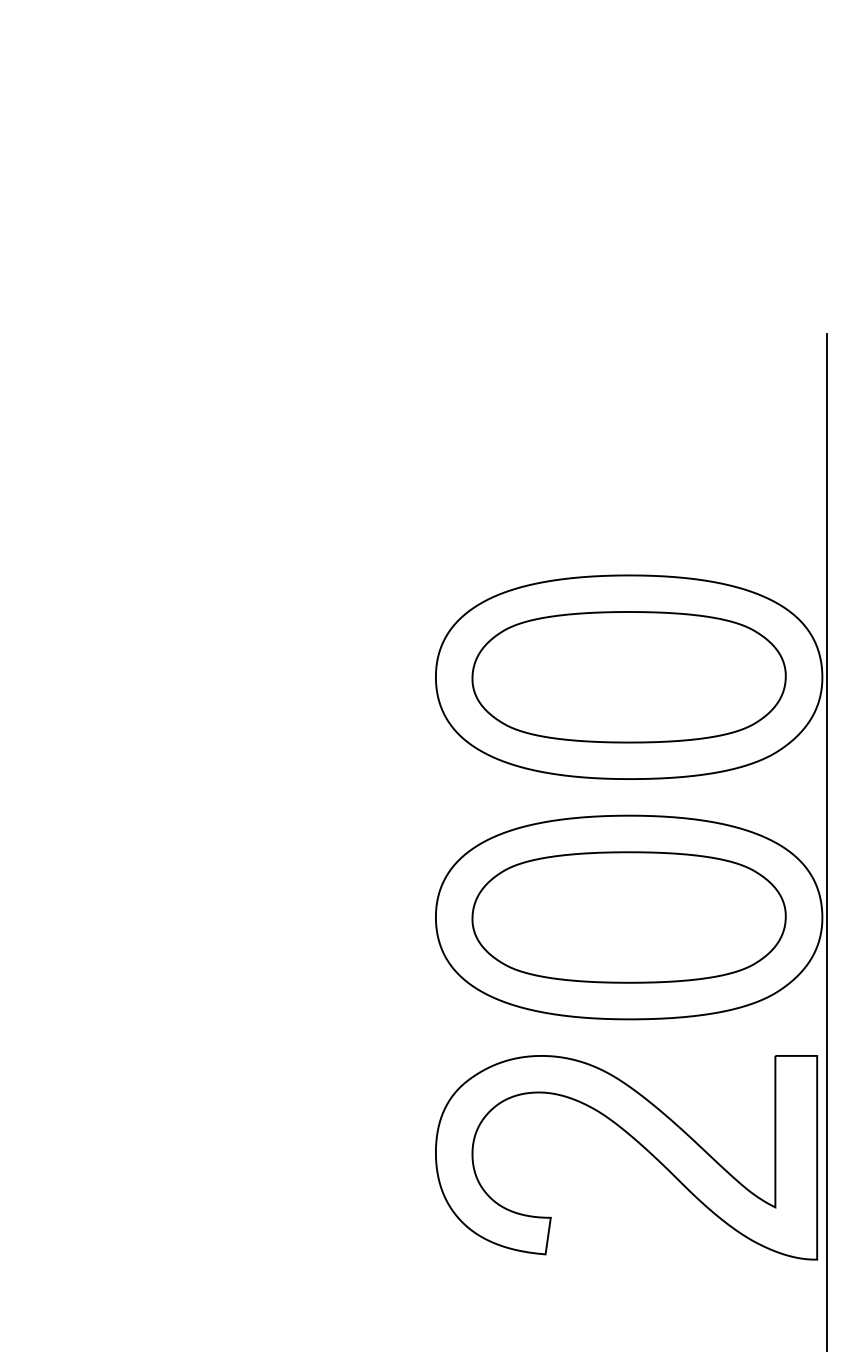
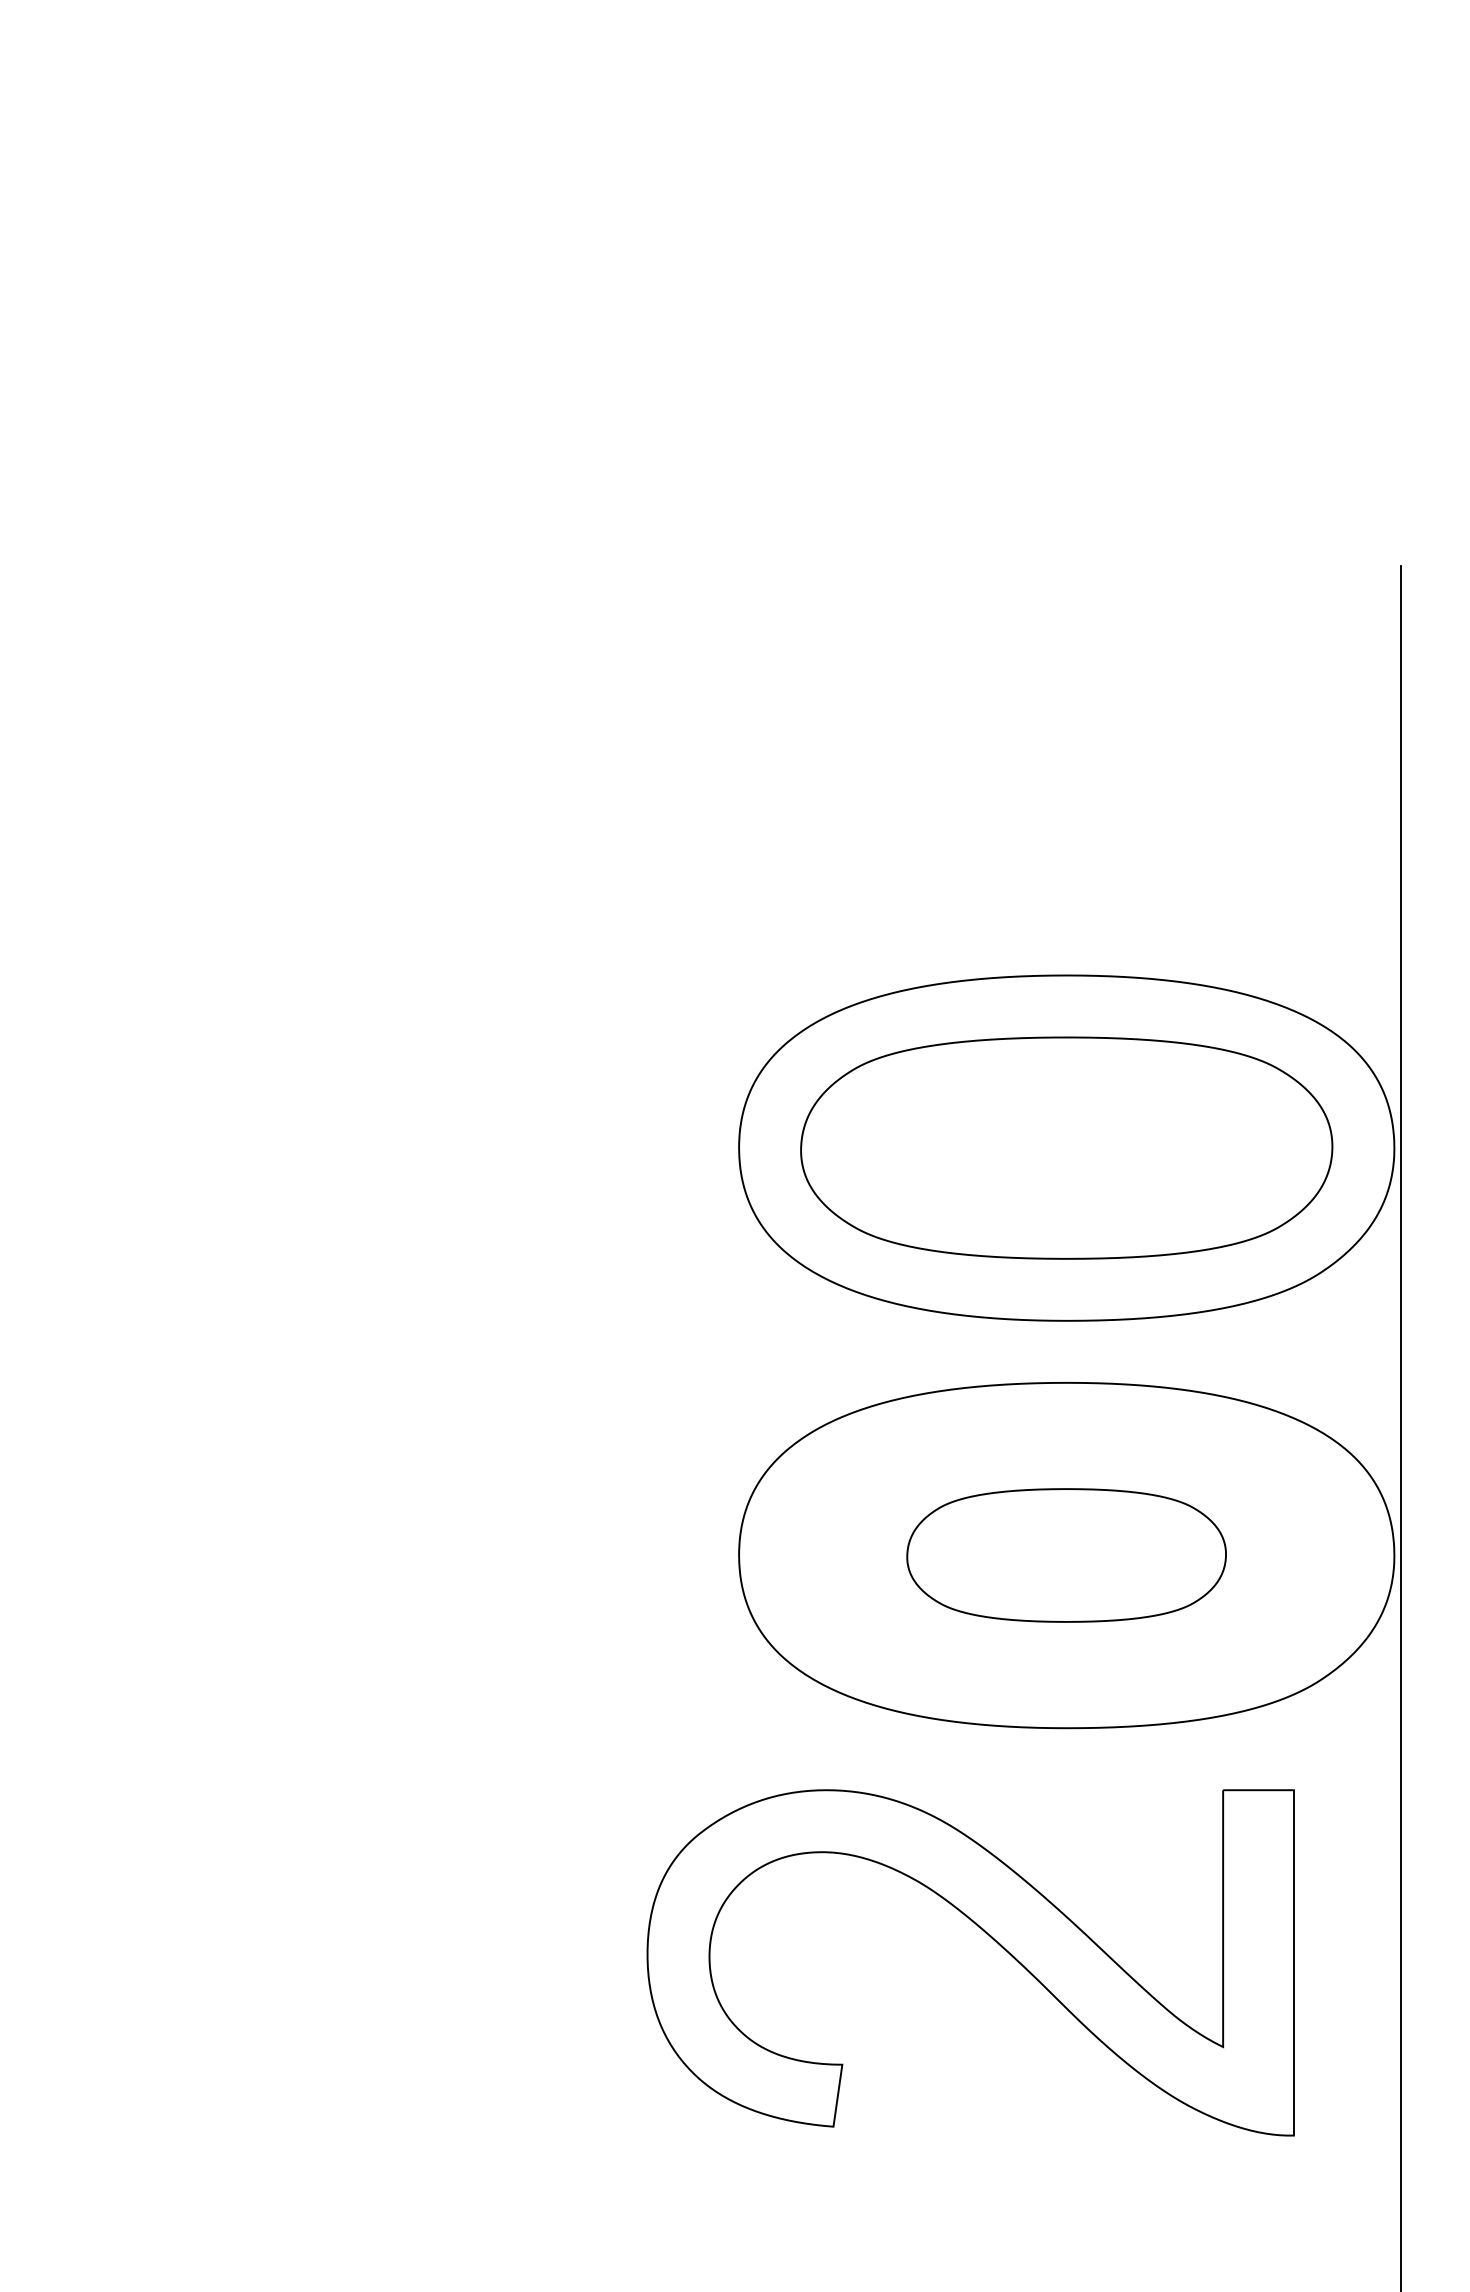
part: (628, 917) -> (1065, 1555), size x0.6
part: (635, 1141) -> (985, 1935), moved

